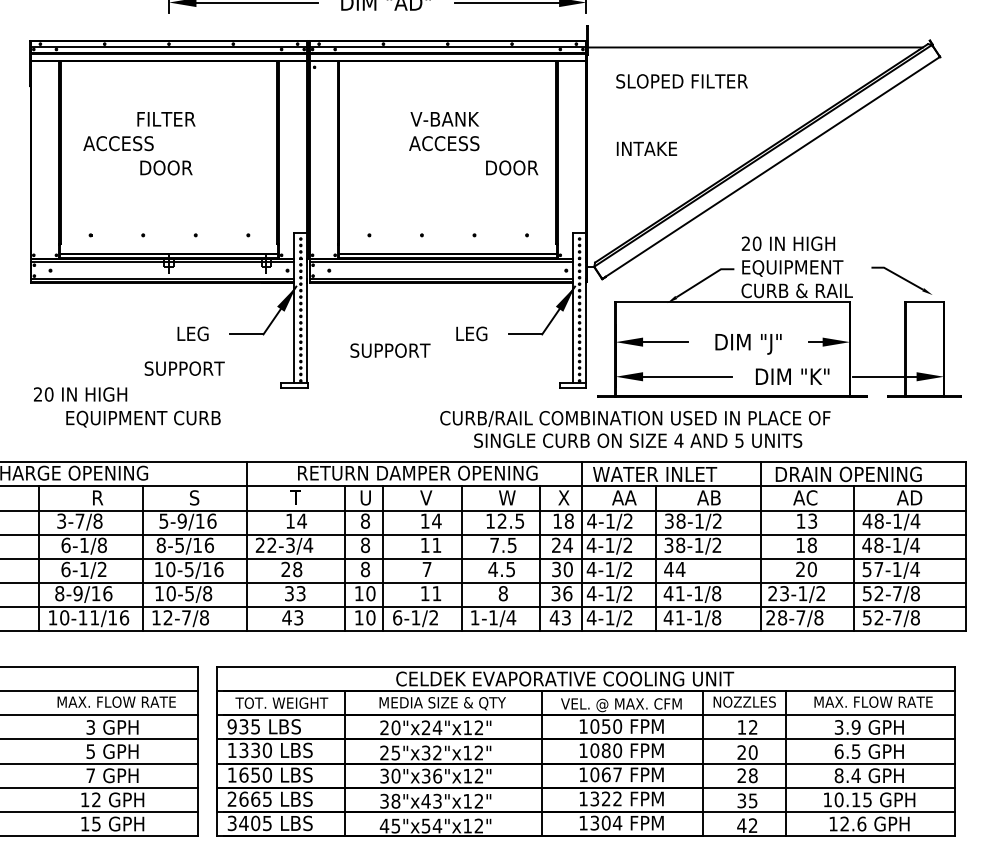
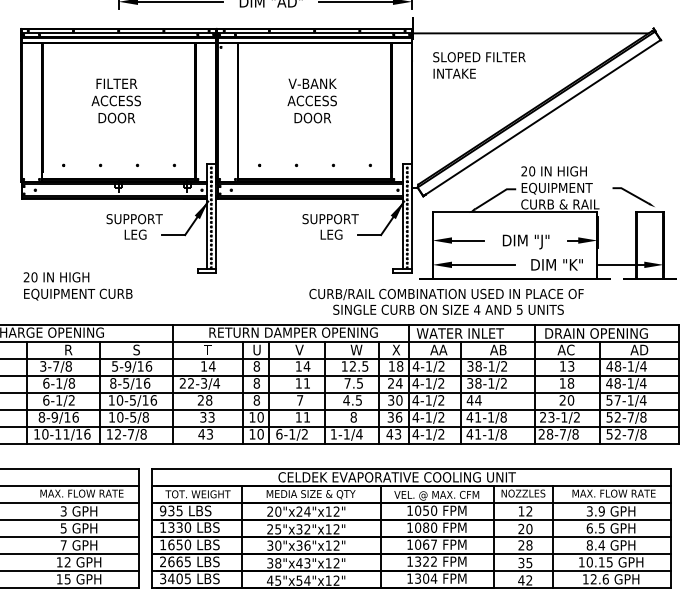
text: (118, 143) -> (116, 100), moved
text: (646, 148) -> (454, 73), moved
text: (512, 167) -> (313, 117), moved
text: (390, 350) -> (330, 218), moved
text: (184, 368) -> (134, 218), moved
text: (143, 418) -> (78, 294), moved

